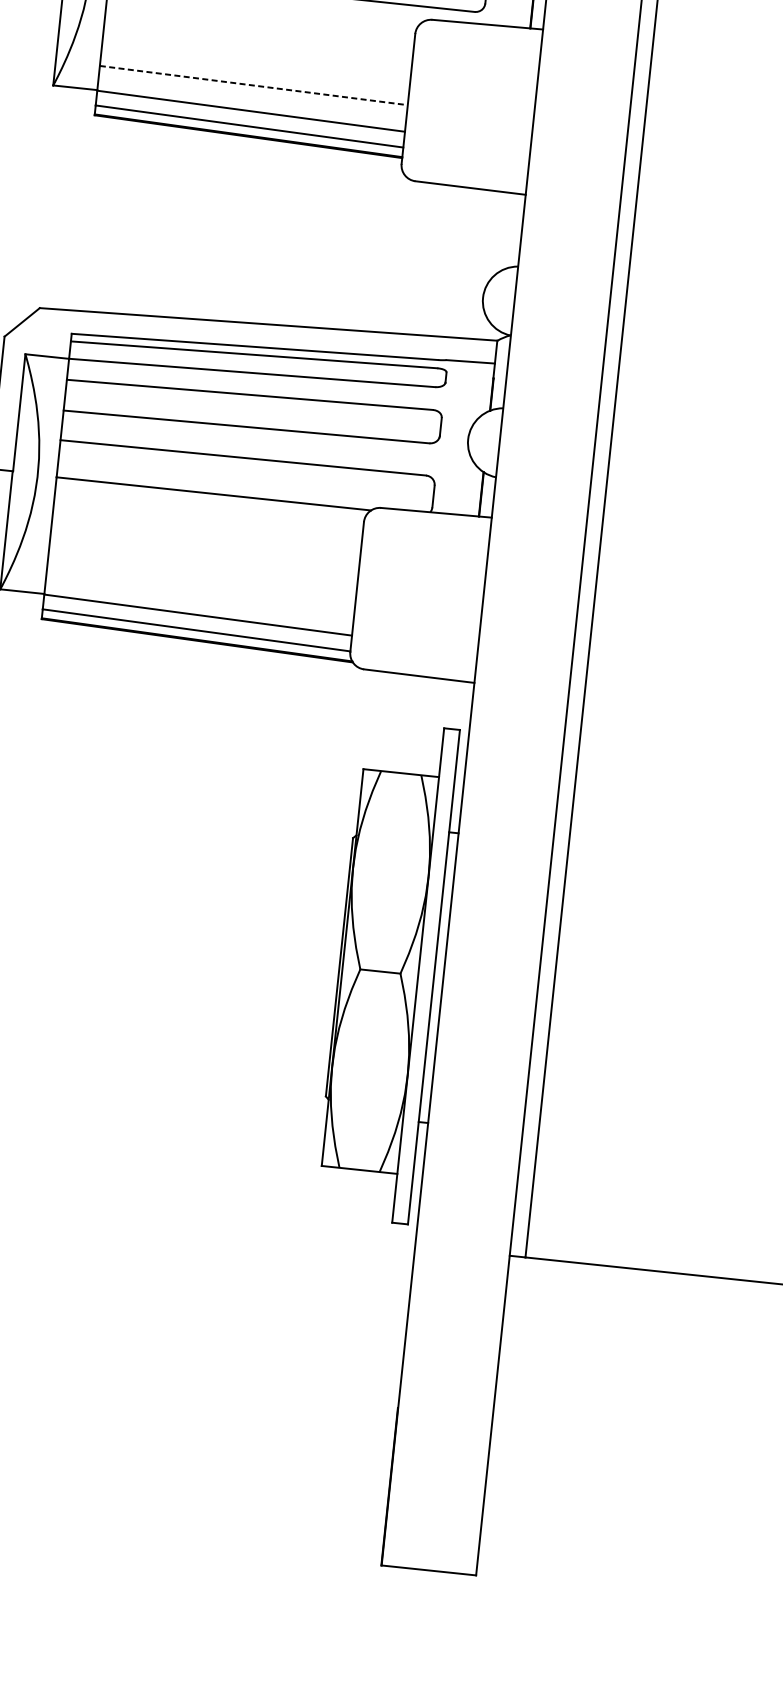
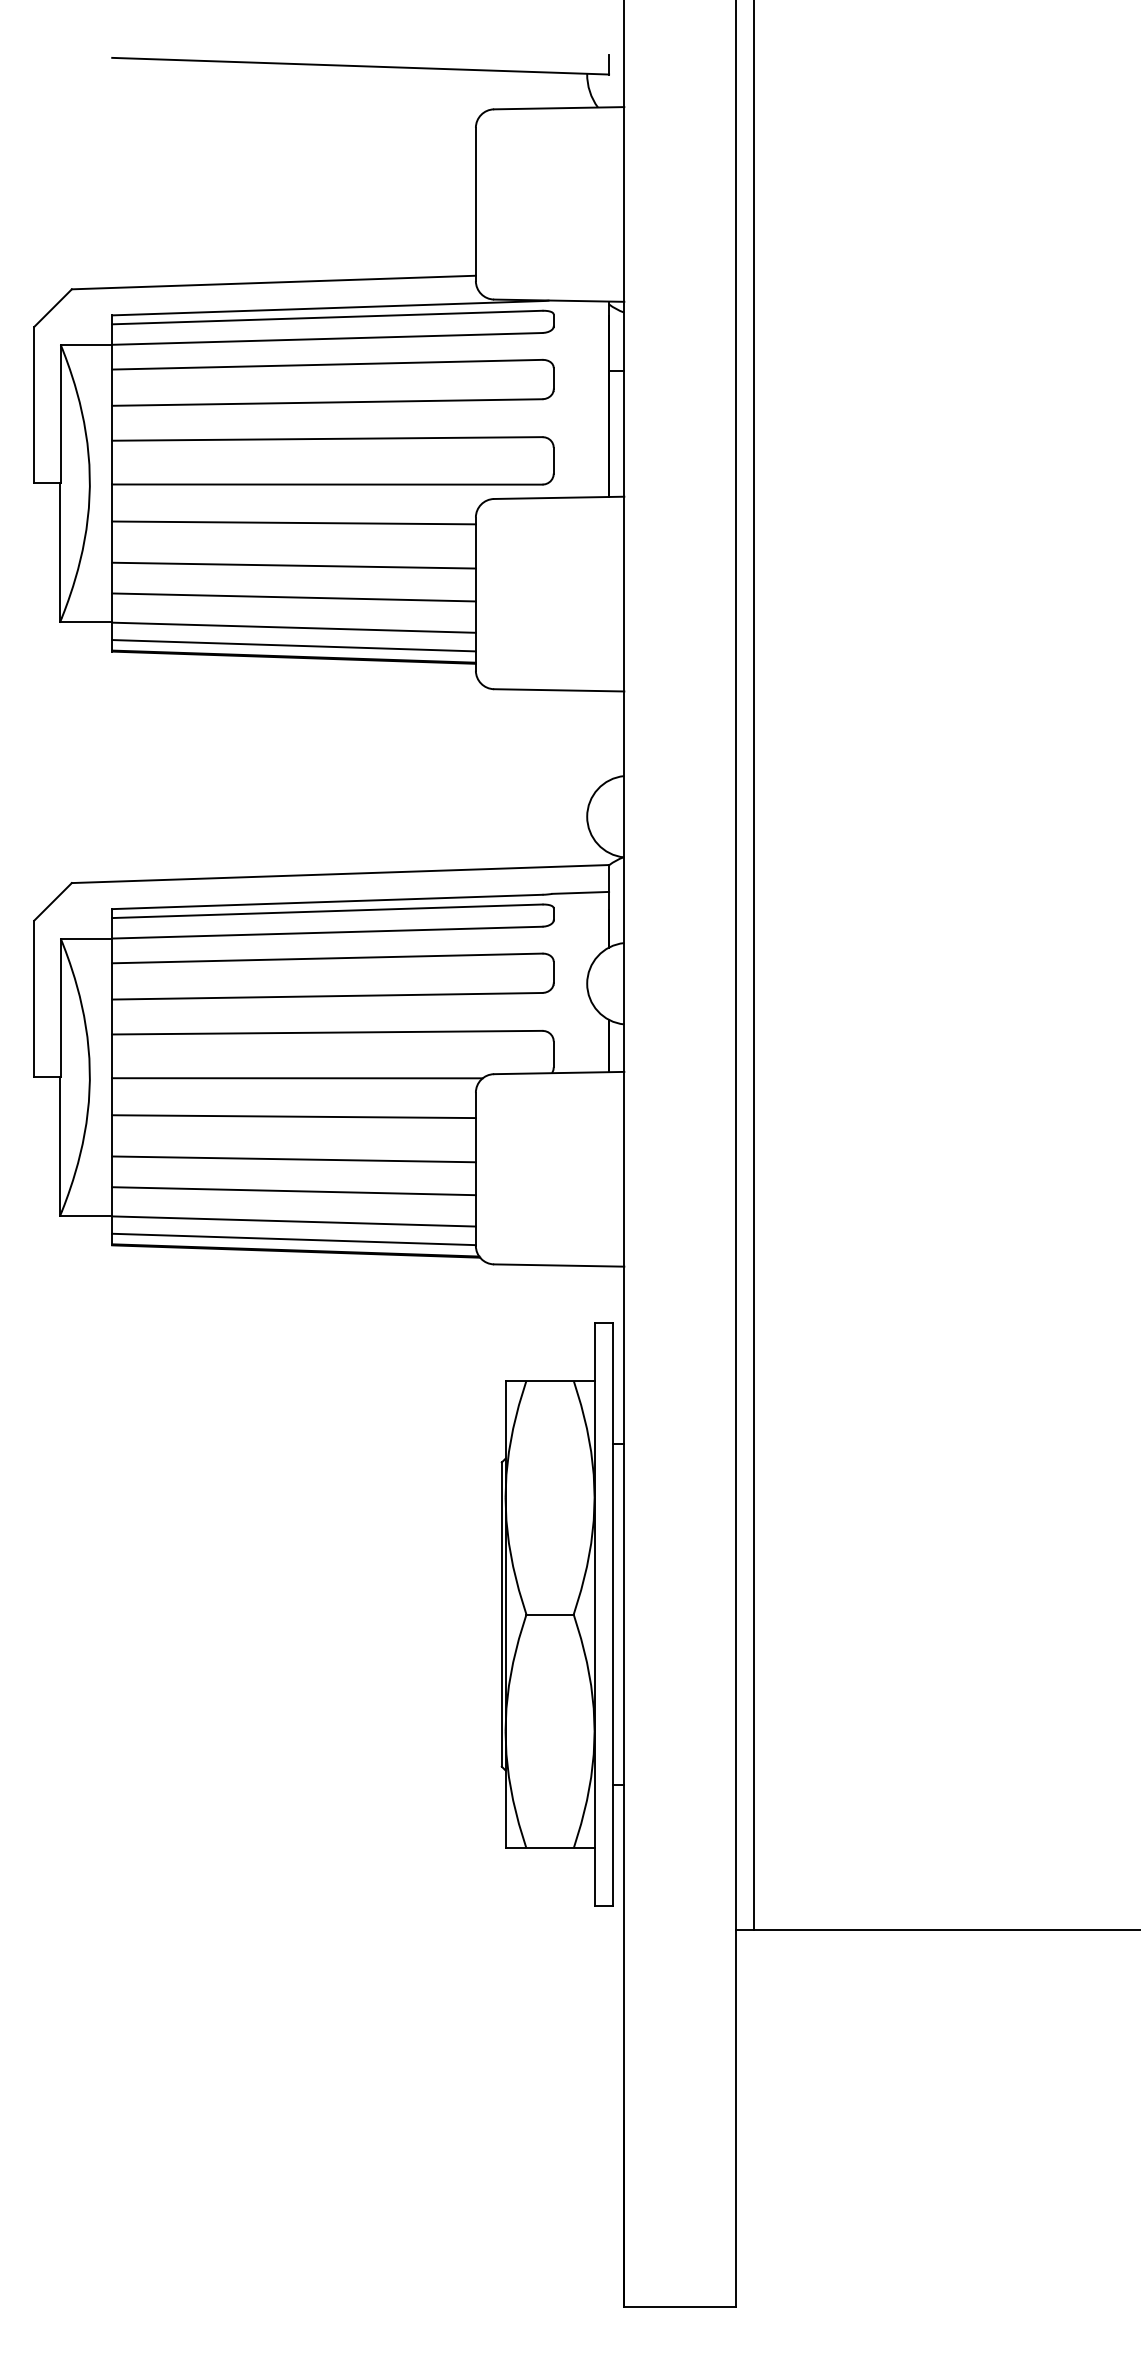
line: (260, 21) -> (293, 522), added
line: (256, 58) -> (293, 565), added
line: (254, 85) -> (294, 597), dashed -> solid
line: (207, 525) -> (293, 1116), added
line: (203, 562) -> (293, 1159), added
line: (200, 589) -> (293, 1191), added

